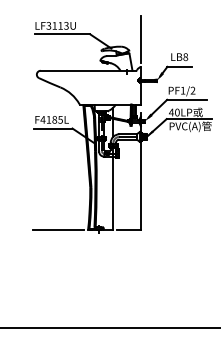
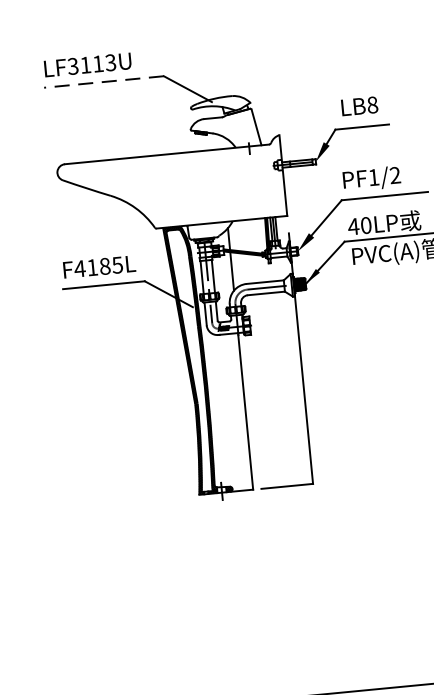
line: (62, 34) -> (104, 82), solid -> dashed
line: (141, 39) -> (274, 76), removed
line: (58, 229) -> (135, 500), removed

